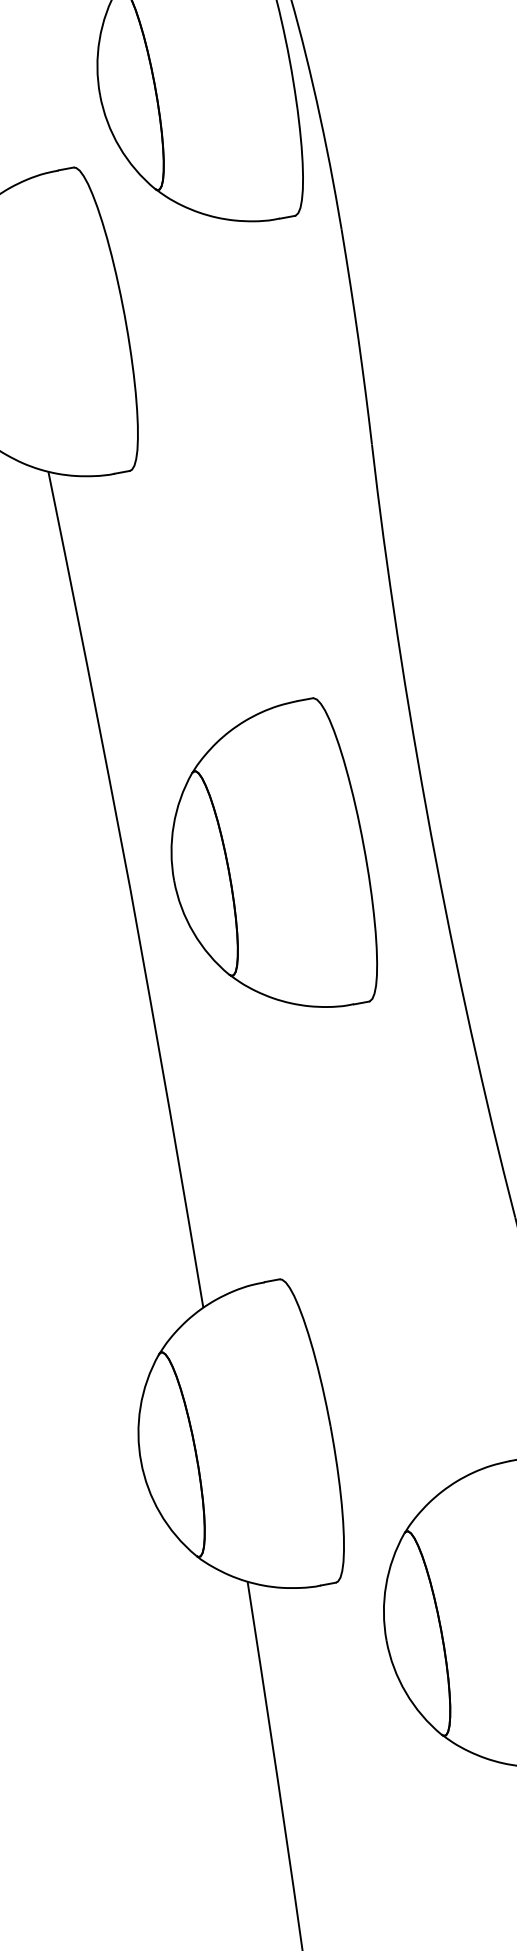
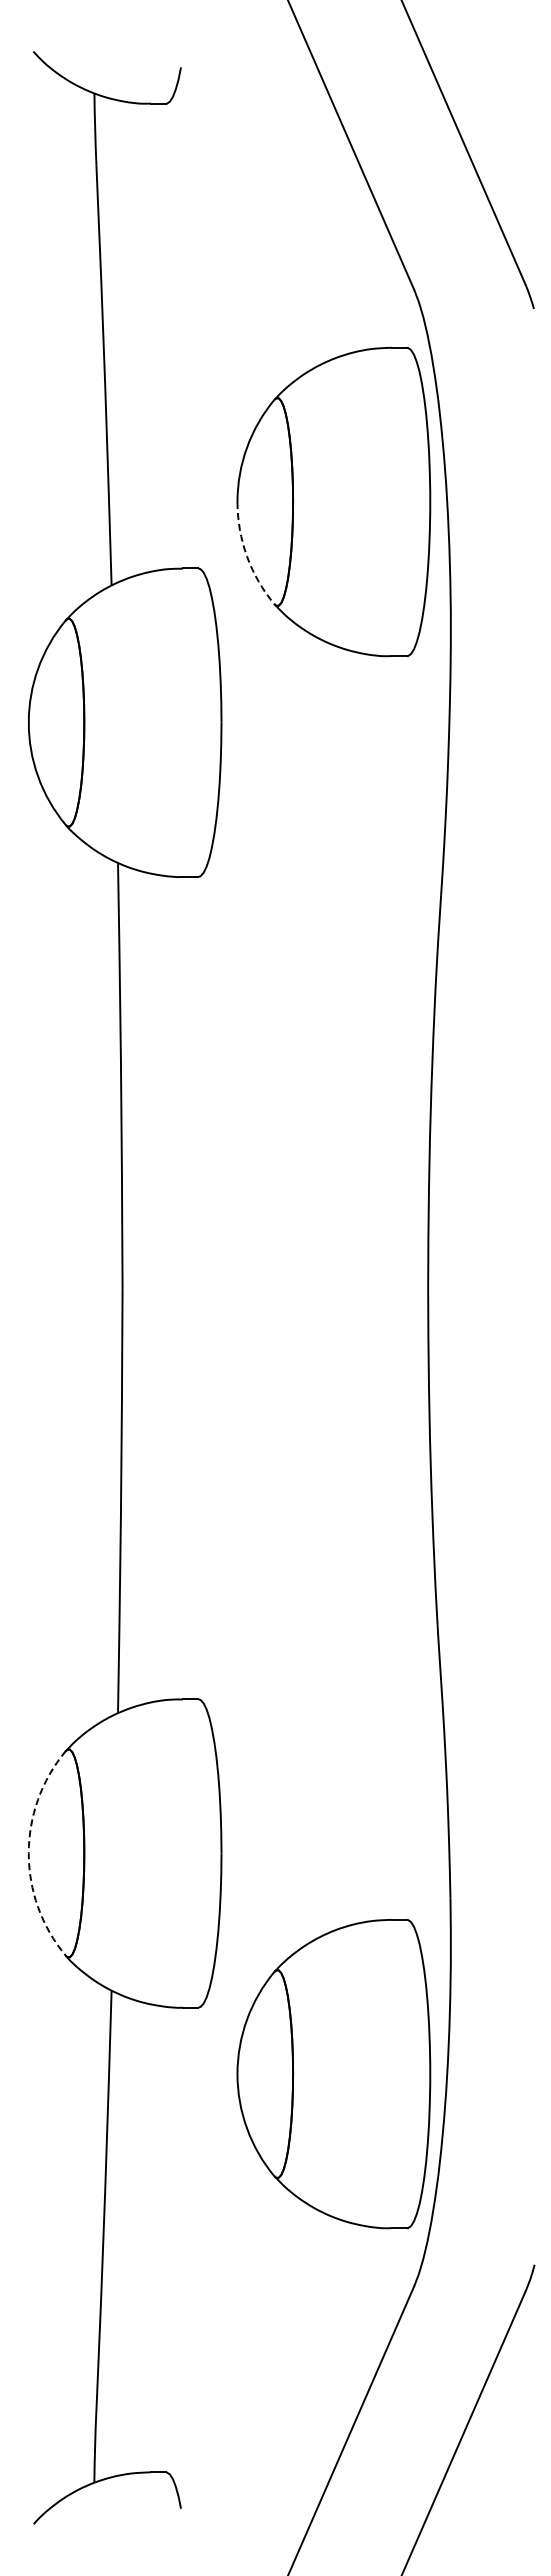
arc: (119, 146) -> (247, 556), solid -> dashed
part: (269, 863) -> (263, 1288), removed
arc: (140, 1462) -> (28, 1853), solid -> dashed

